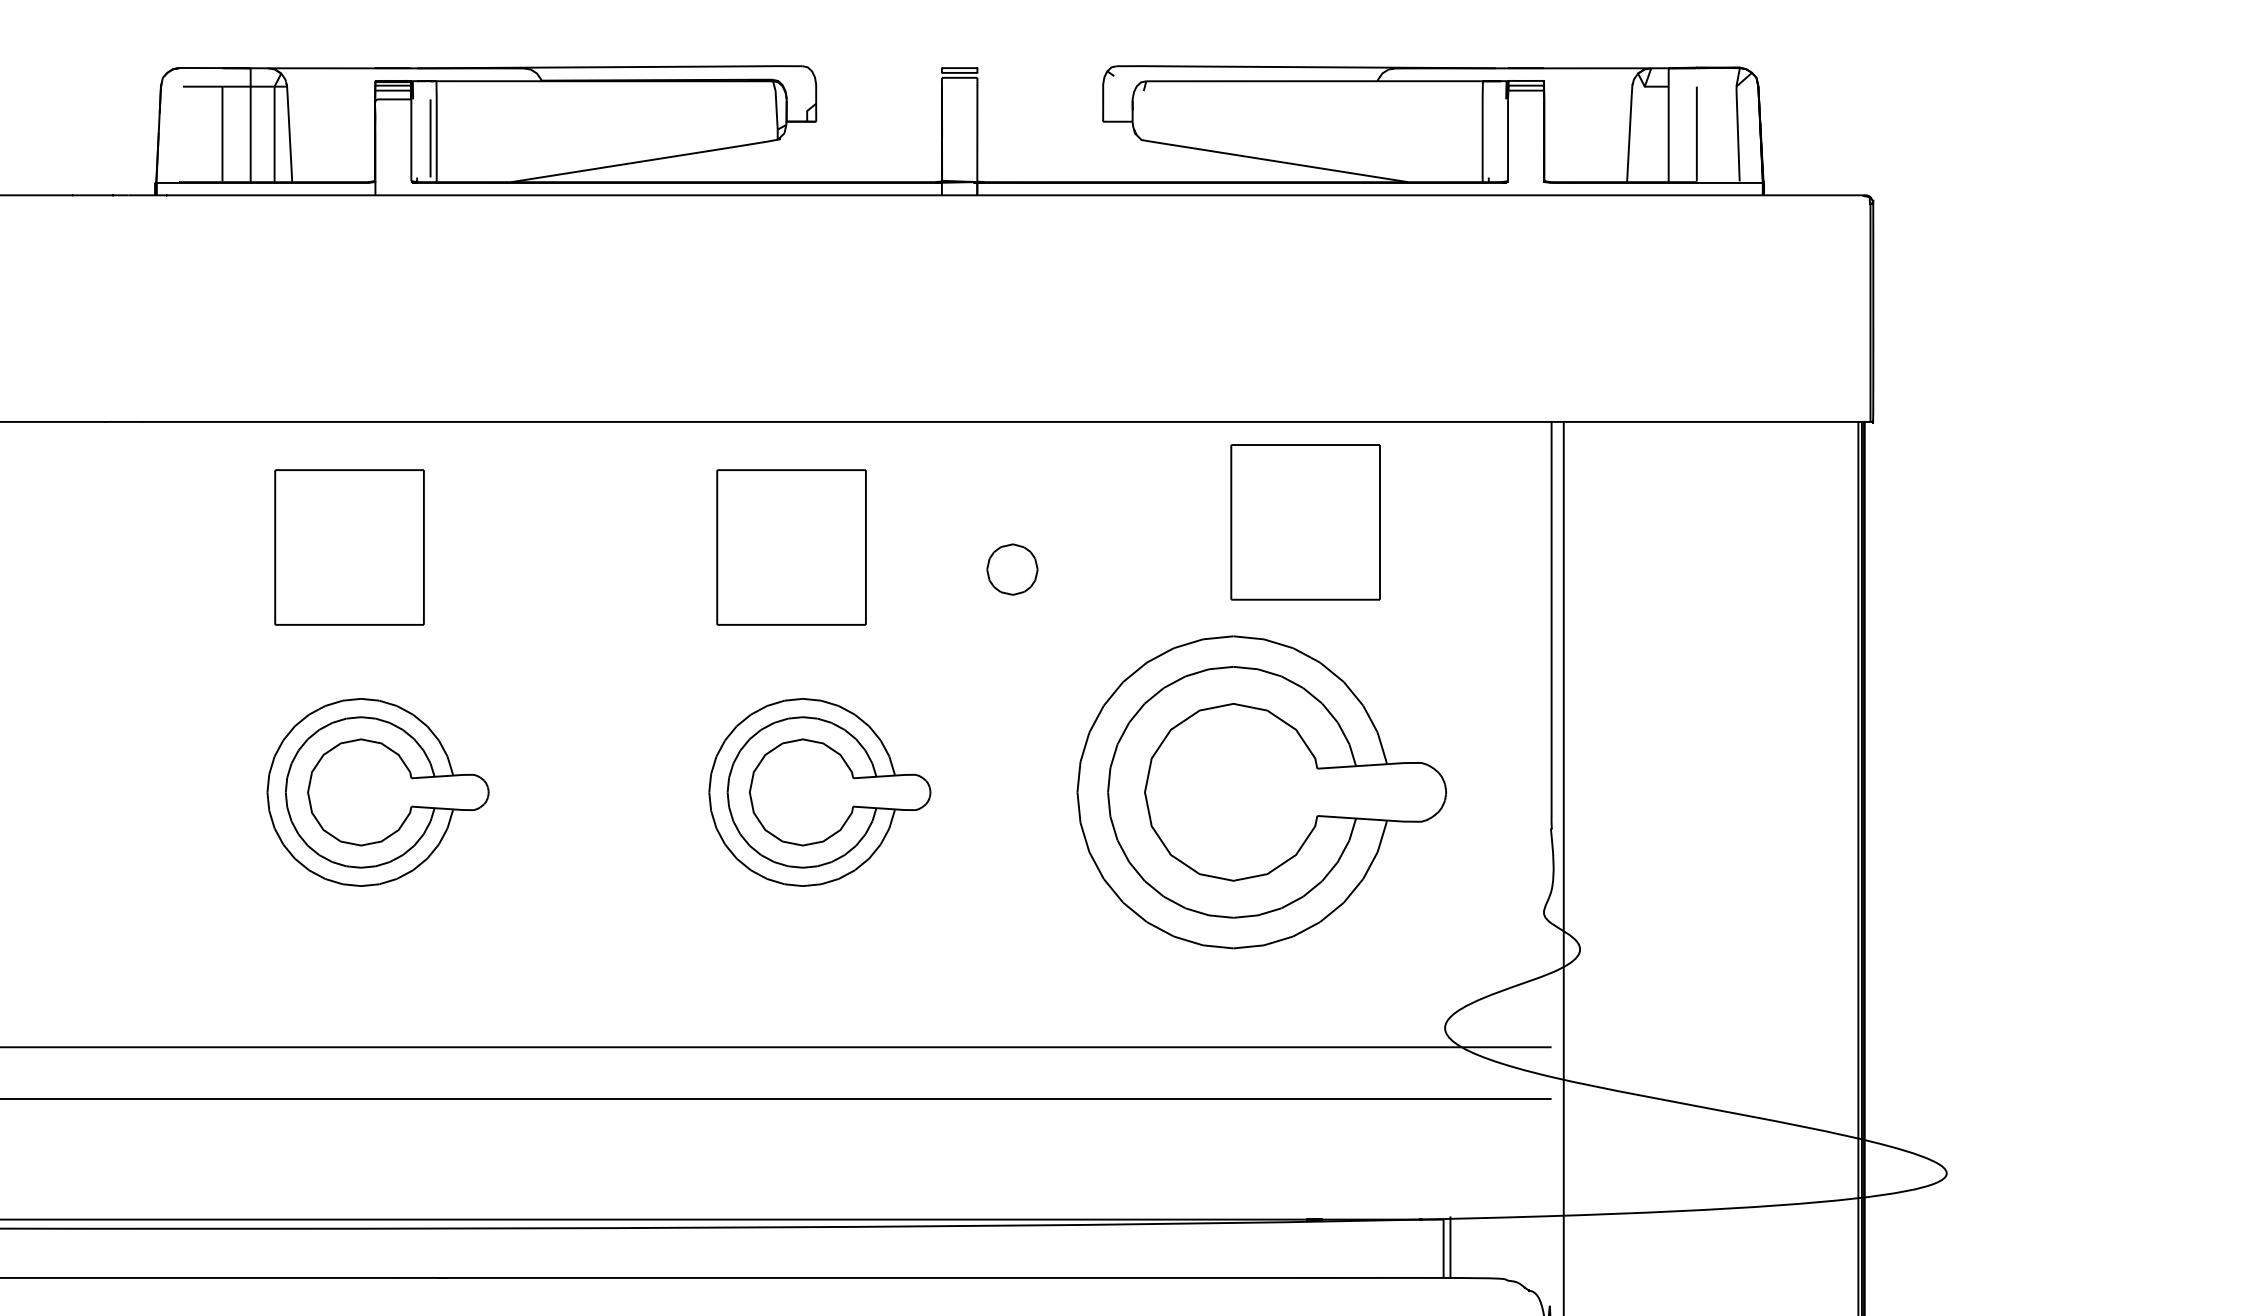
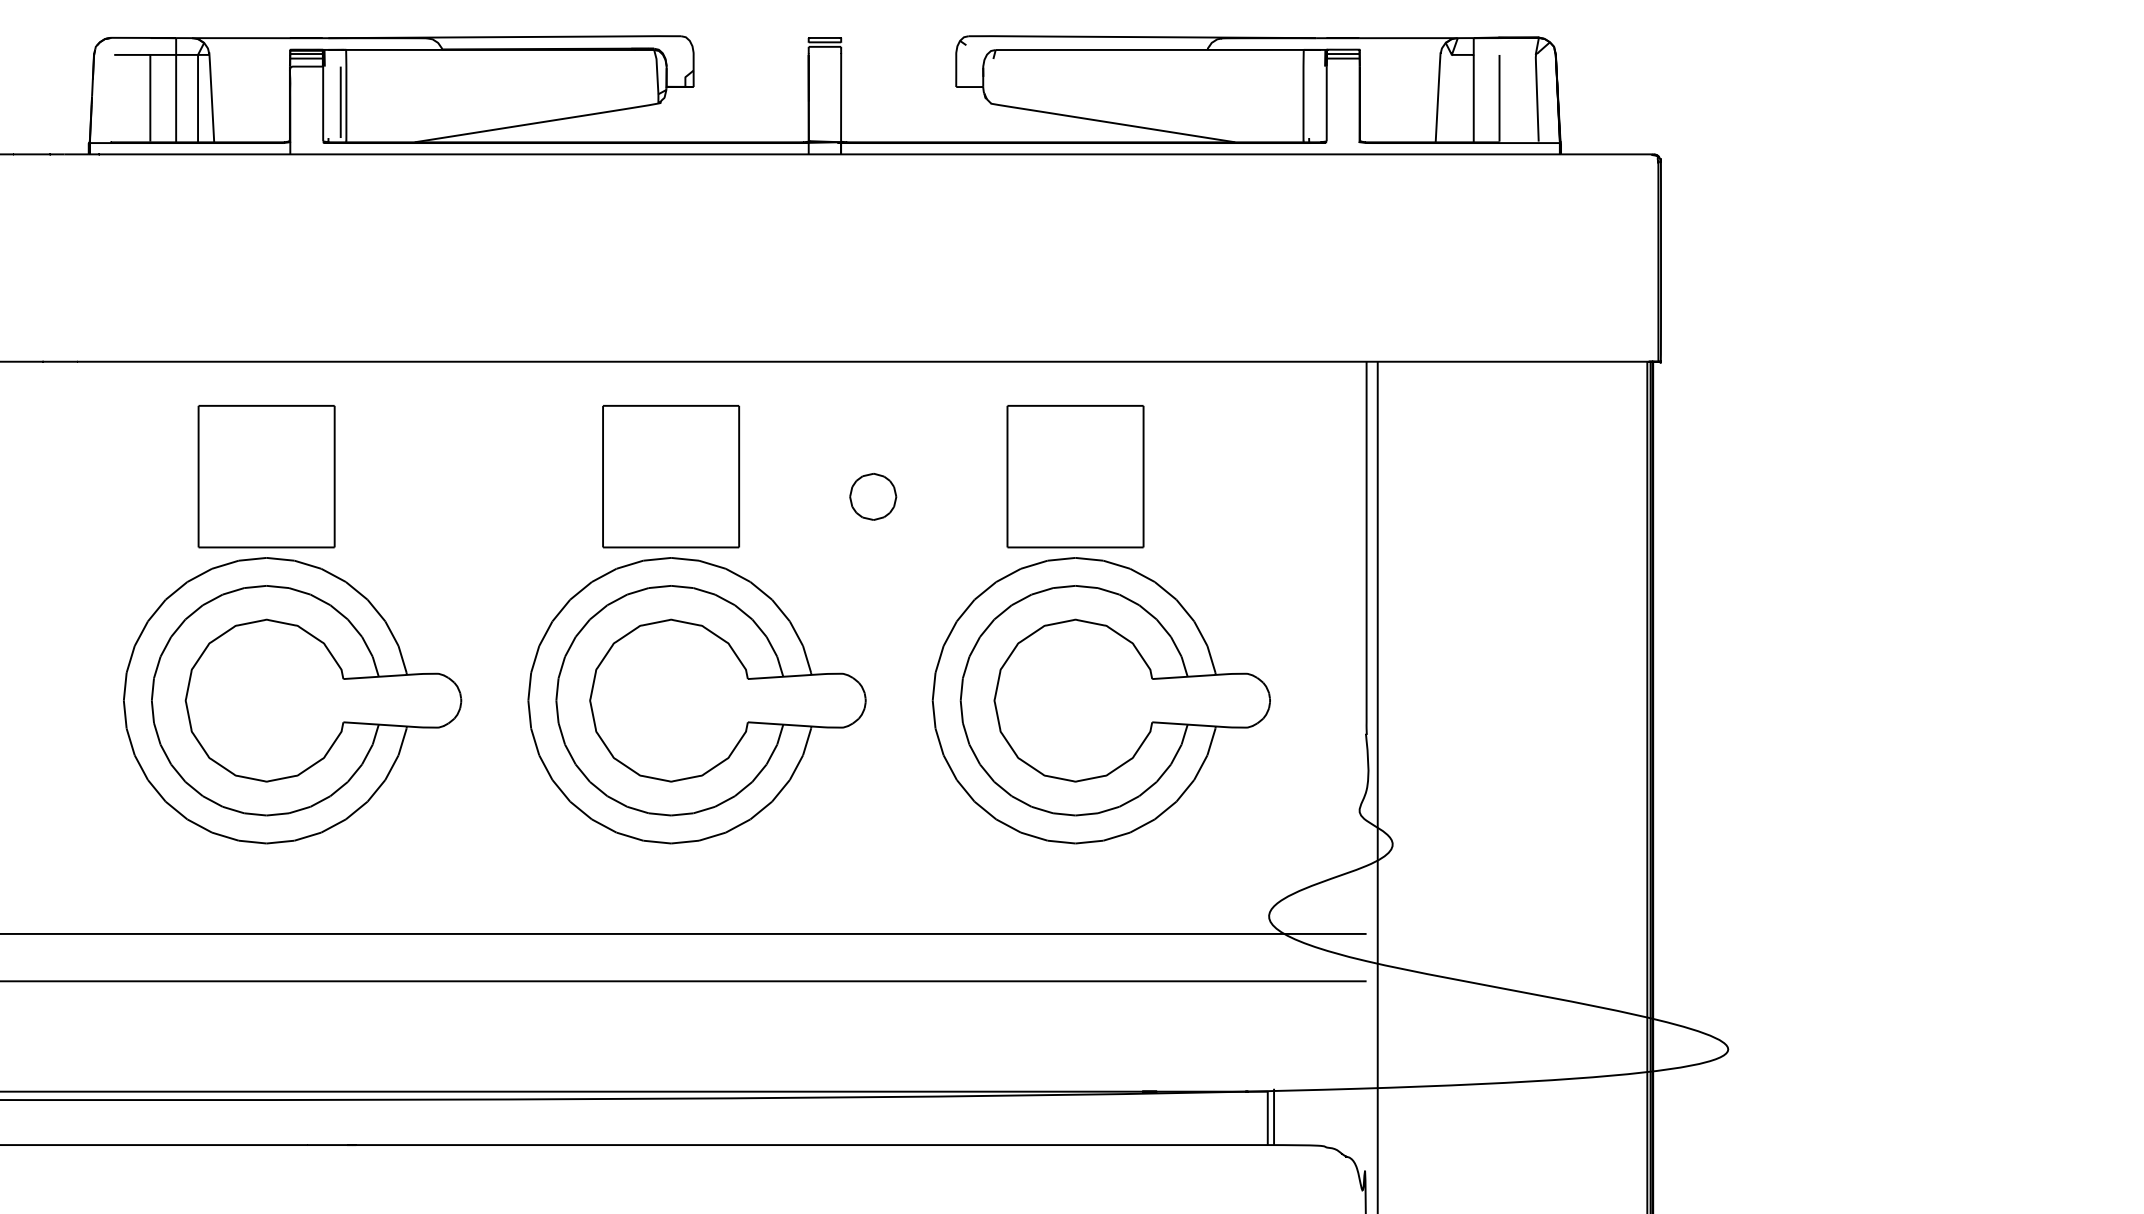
part: (1305, 522) -> (1075, 476), moved
part: (377, 792) -> (292, 700), size x1.67
part: (819, 792) -> (696, 700), size x1.67

